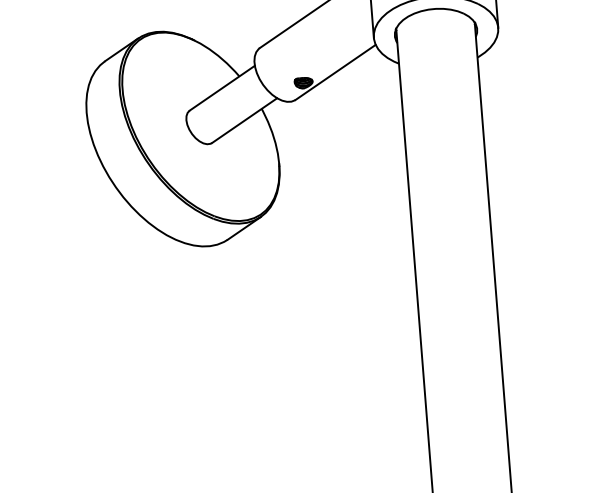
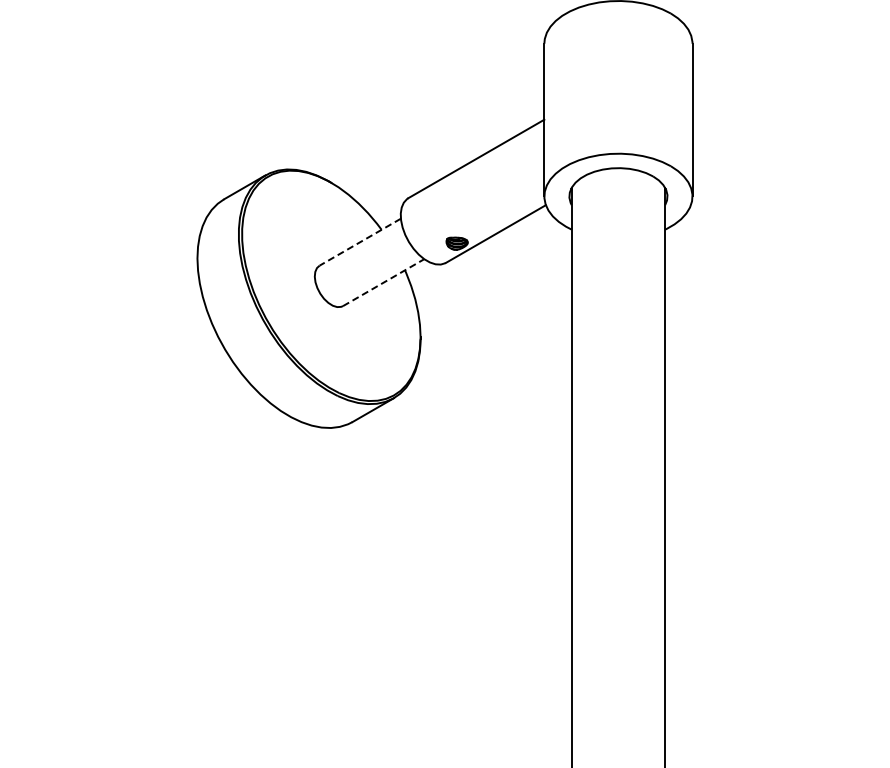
line: (222, 88) -> (360, 242), solid -> dashed
line: (244, 120) -> (383, 282), solid -> dashed

